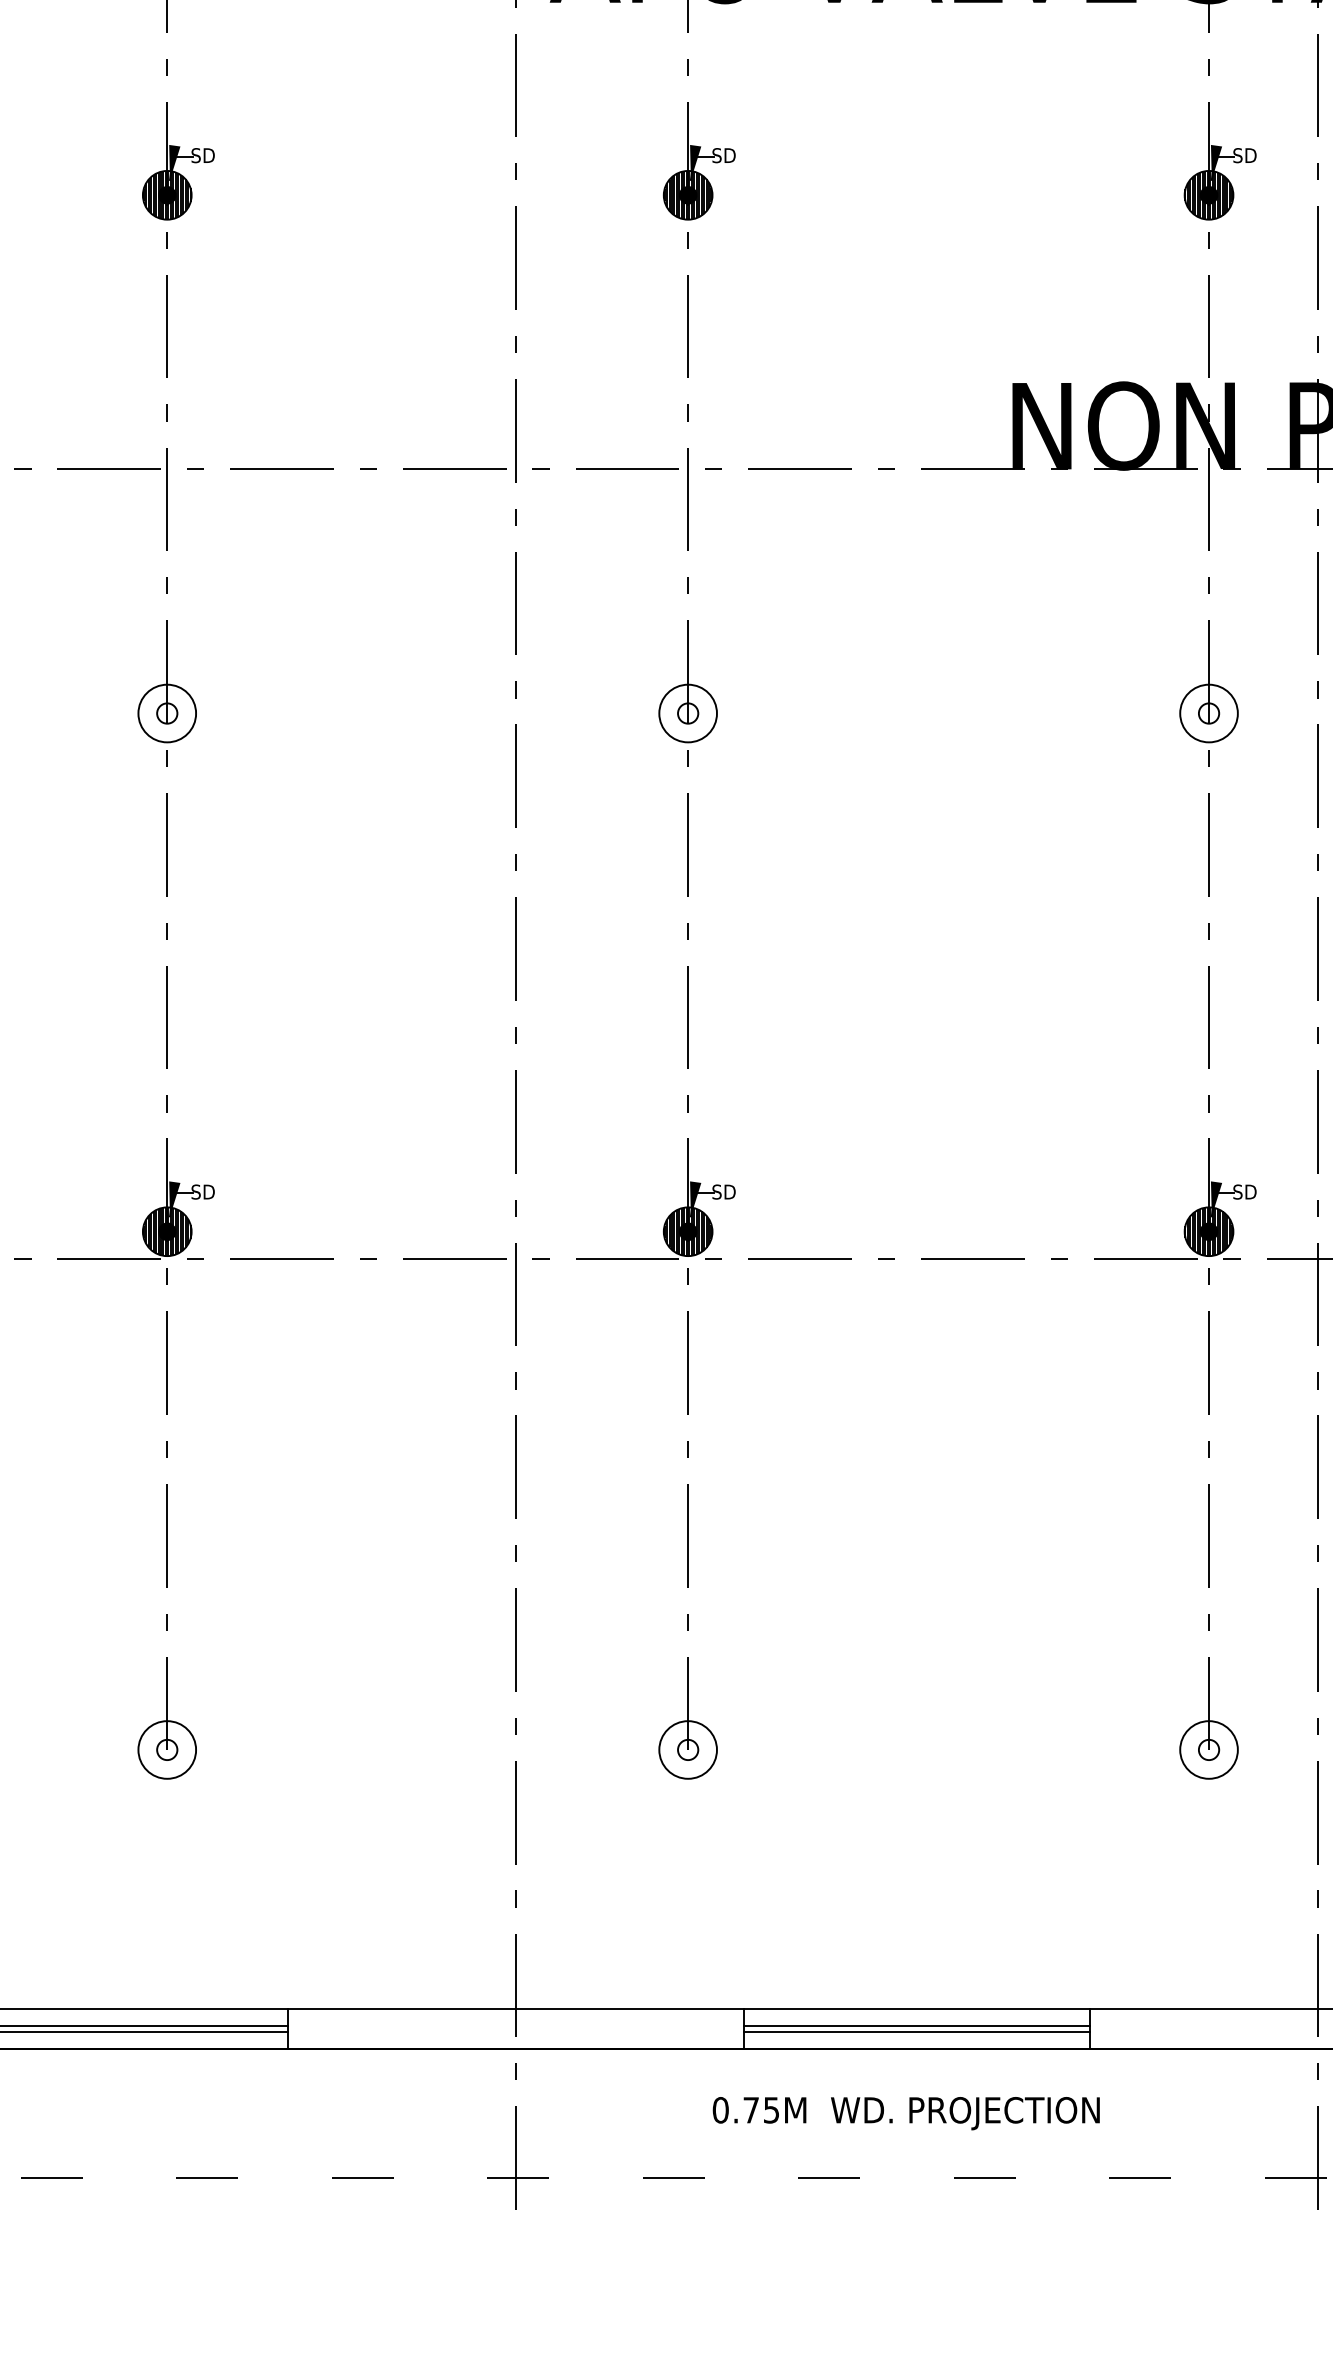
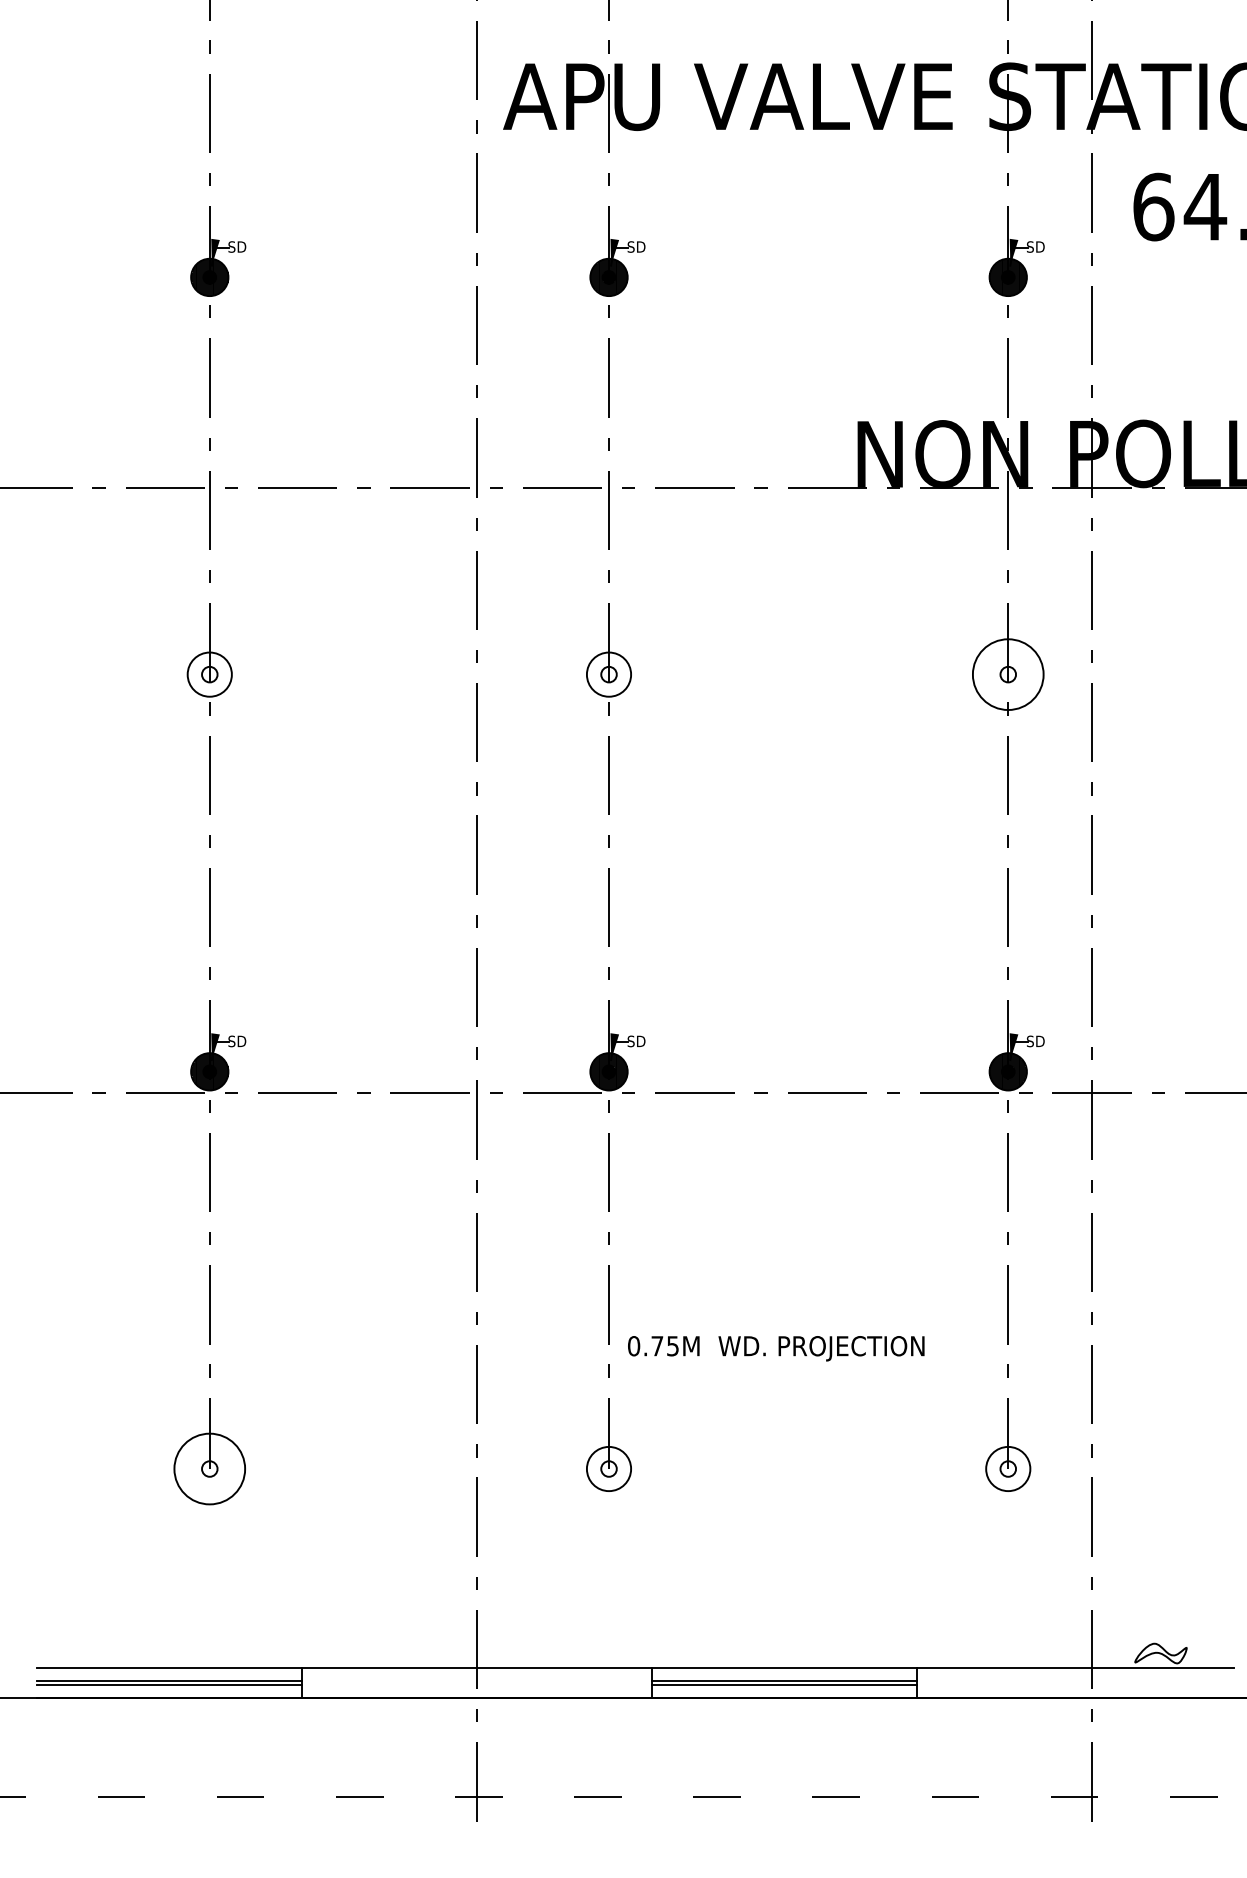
circle: (1209, 713) -> (1008, 674), size x1.6
circle: (166, 1749) -> (209, 1468), size x1.6
text: (906, 2113) -> (776, 1348), moved

